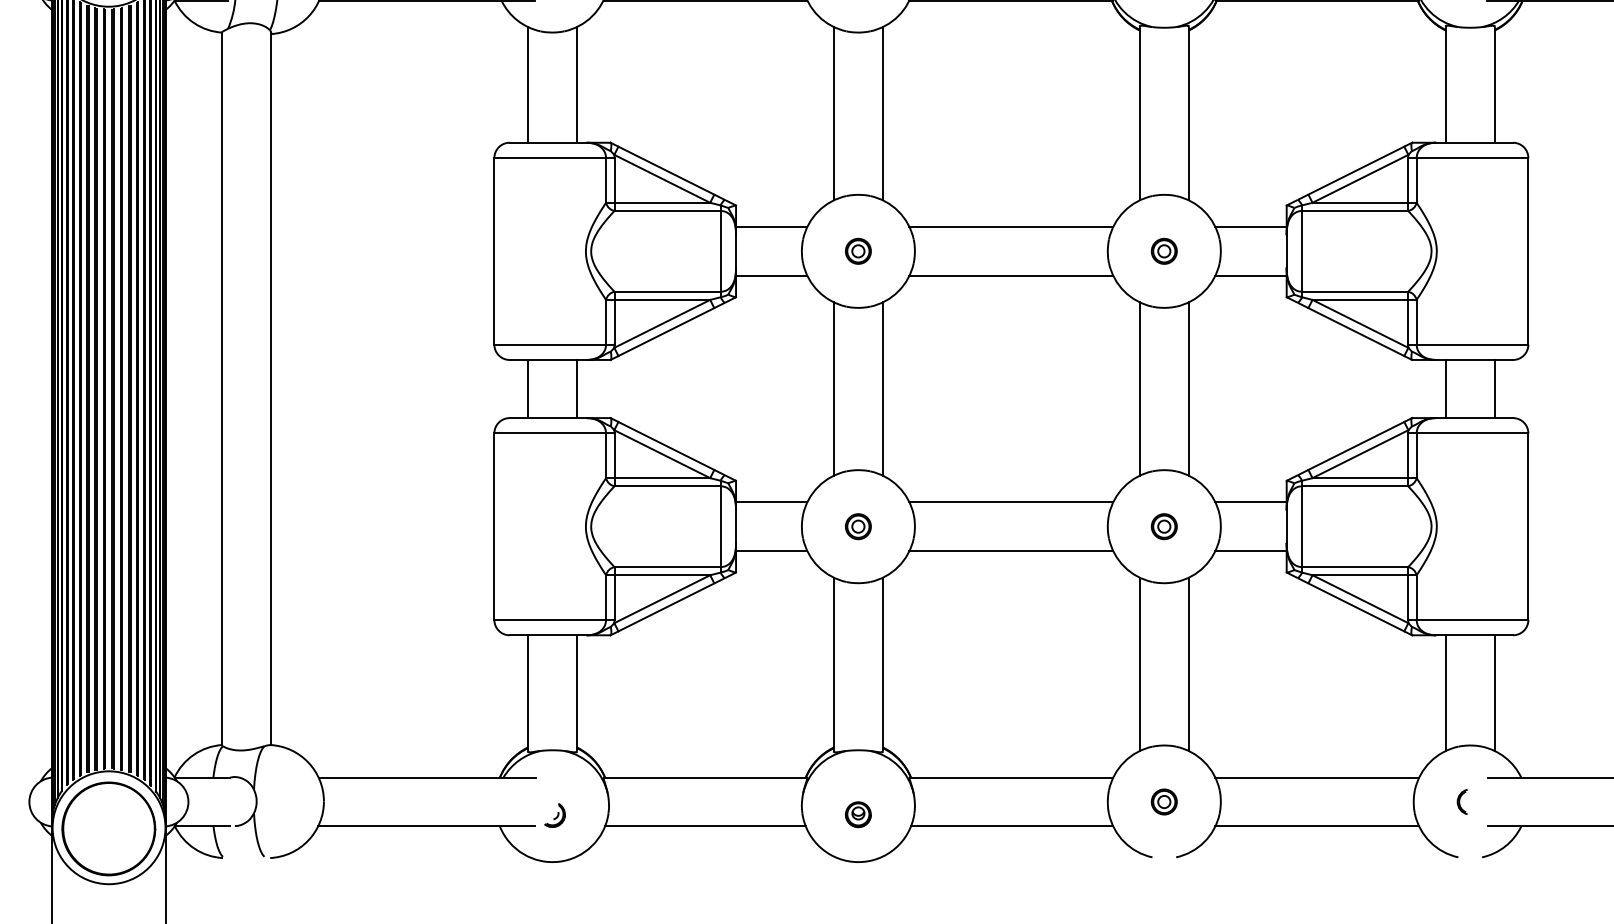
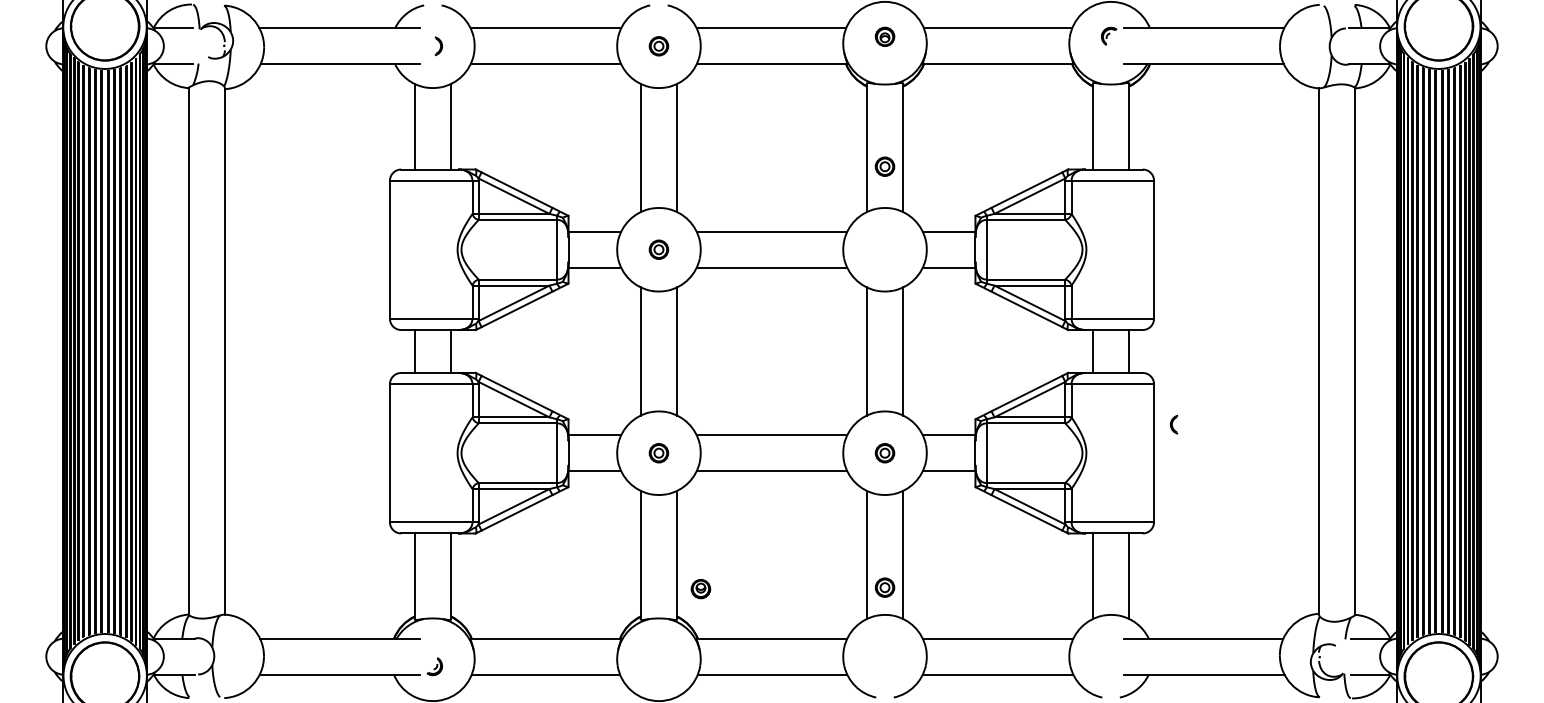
part: (1163, 251) -> (884, 166), moved
part: (1163, 801) -> (884, 587), moved
part: (1462, 801) -> (1174, 424), moved
part: (857, 815) -> (700, 589), moved

